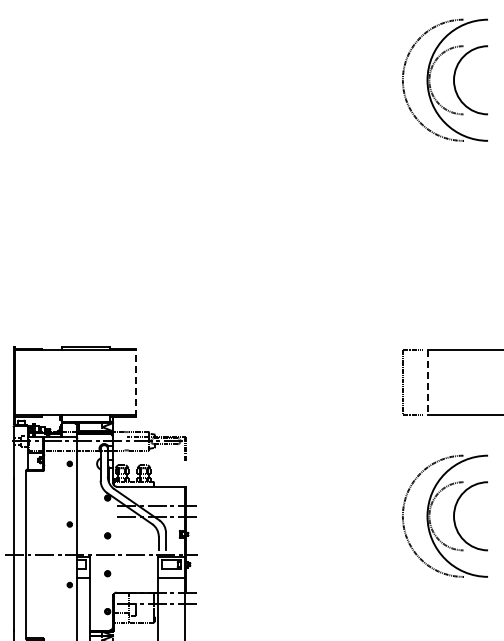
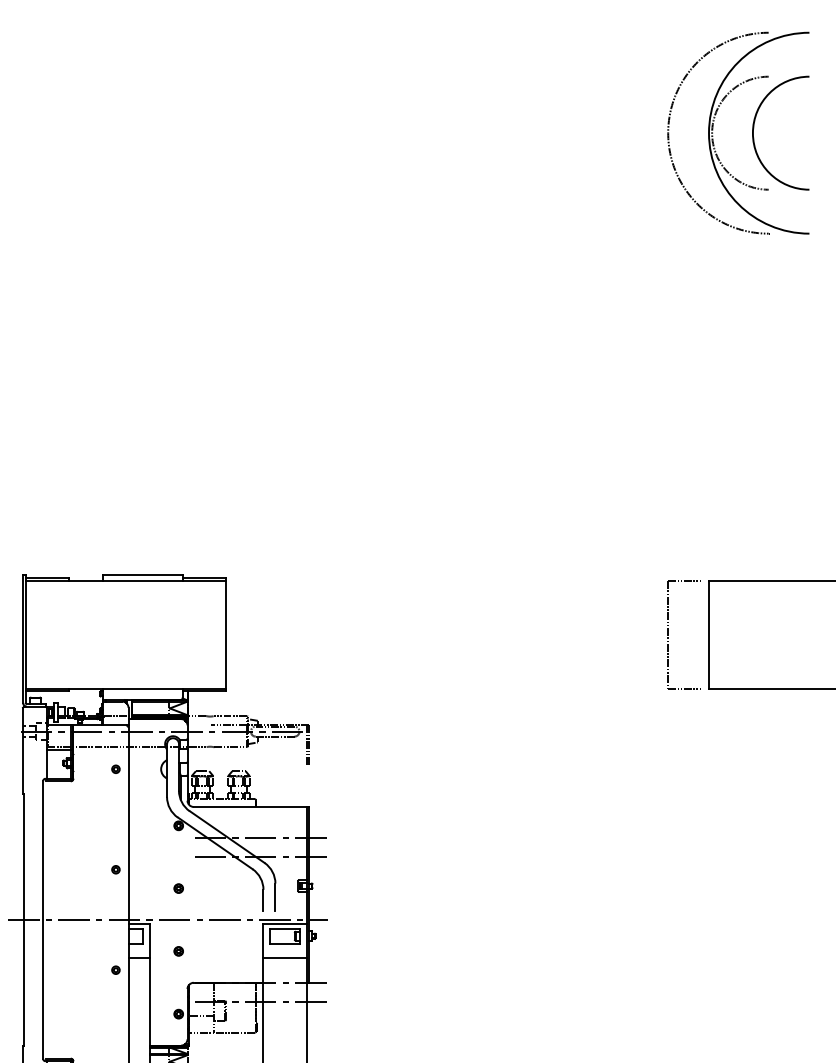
line: (136, 382) -> (226, 634), dashed -> solid
line: (427, 382) -> (708, 634), dashed -> solid
part: (453, 515) -> (752, 854), removed

